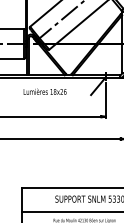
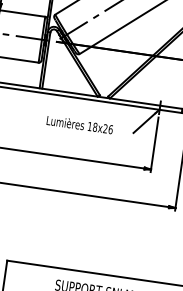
text: (44, 91) -> (79, 124), moved

